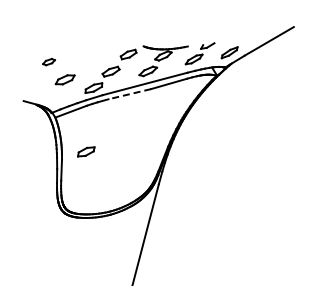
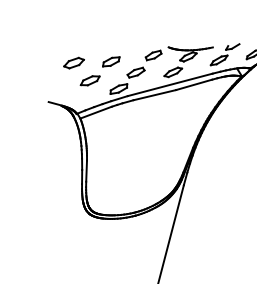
part: (48, 61) -> (73, 62), size x1.67
line: (129, 94) -> (154, 95), dashed -> solid
part: (86, 151) -> (111, 61), moved

